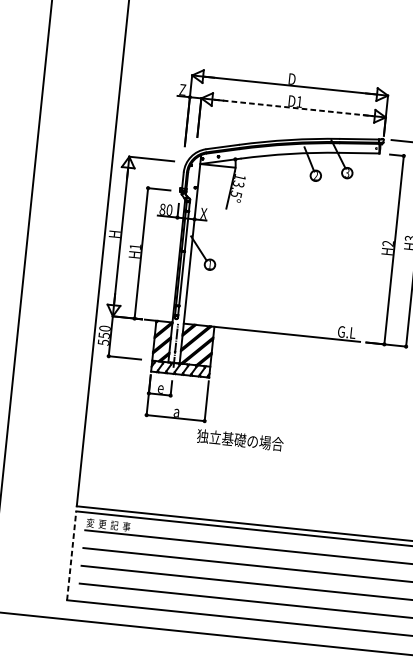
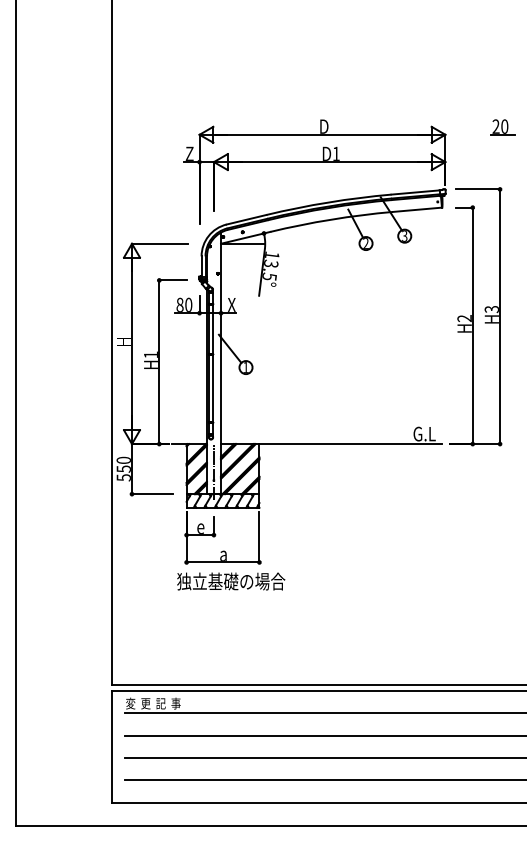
line: (293, 108) -> (329, 162), dashed -> solid
text: (240, 440) -> (231, 581), moved
line: (71, 555) -> (111, 746), dashed -> solid

